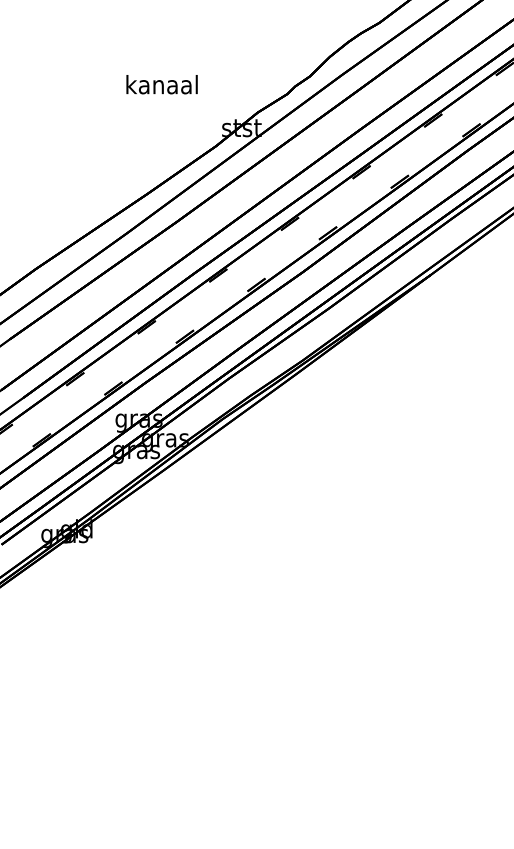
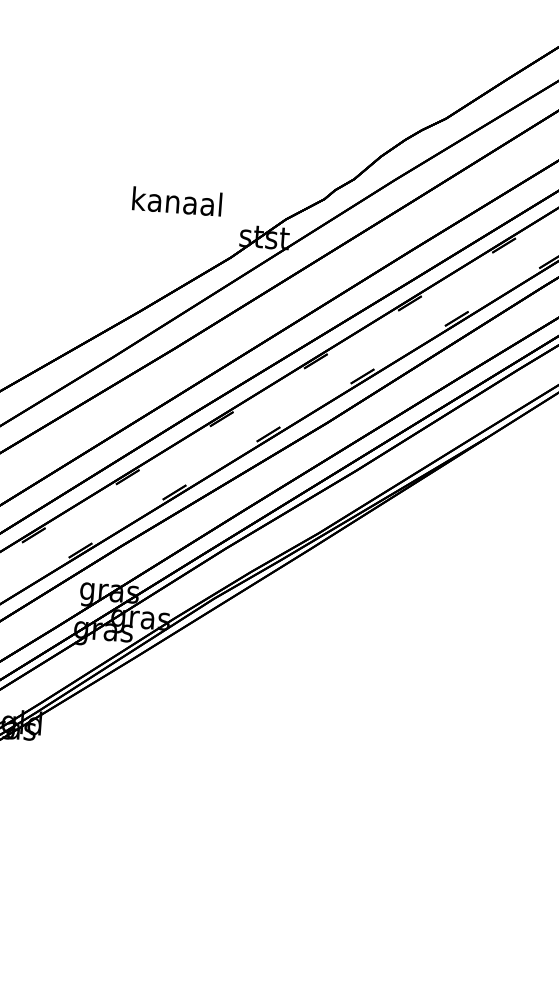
text: (161, 84) -> (176, 201), moved

